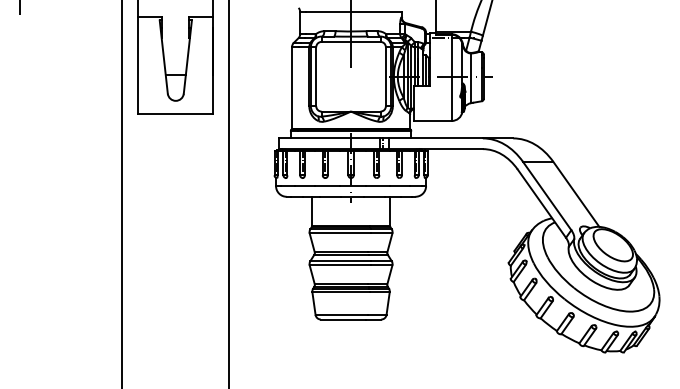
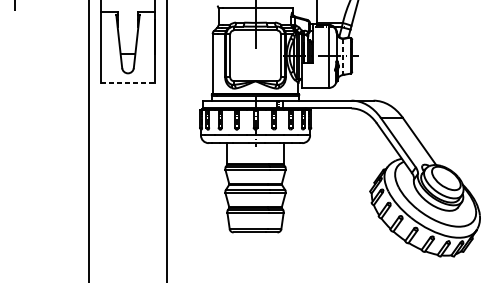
line: (471, 78) -> (343, 57), solid -> dashed
line: (175, 114) -> (127, 83), solid -> dashed

